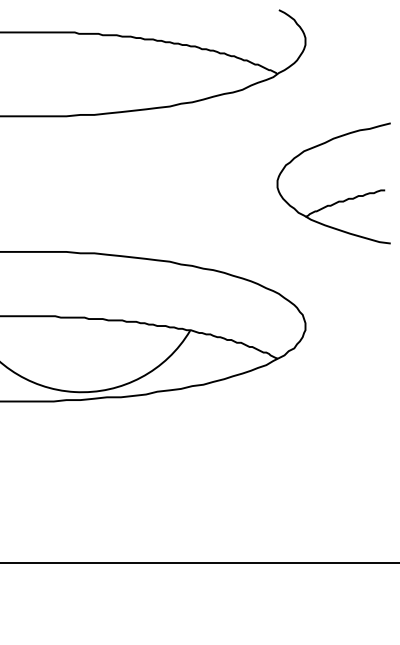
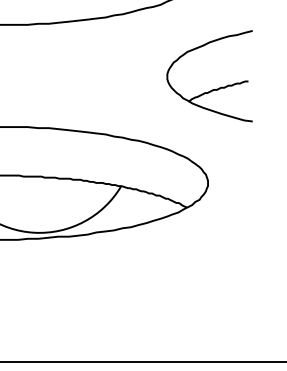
part: (338, 200) -> (213, 89), moved

